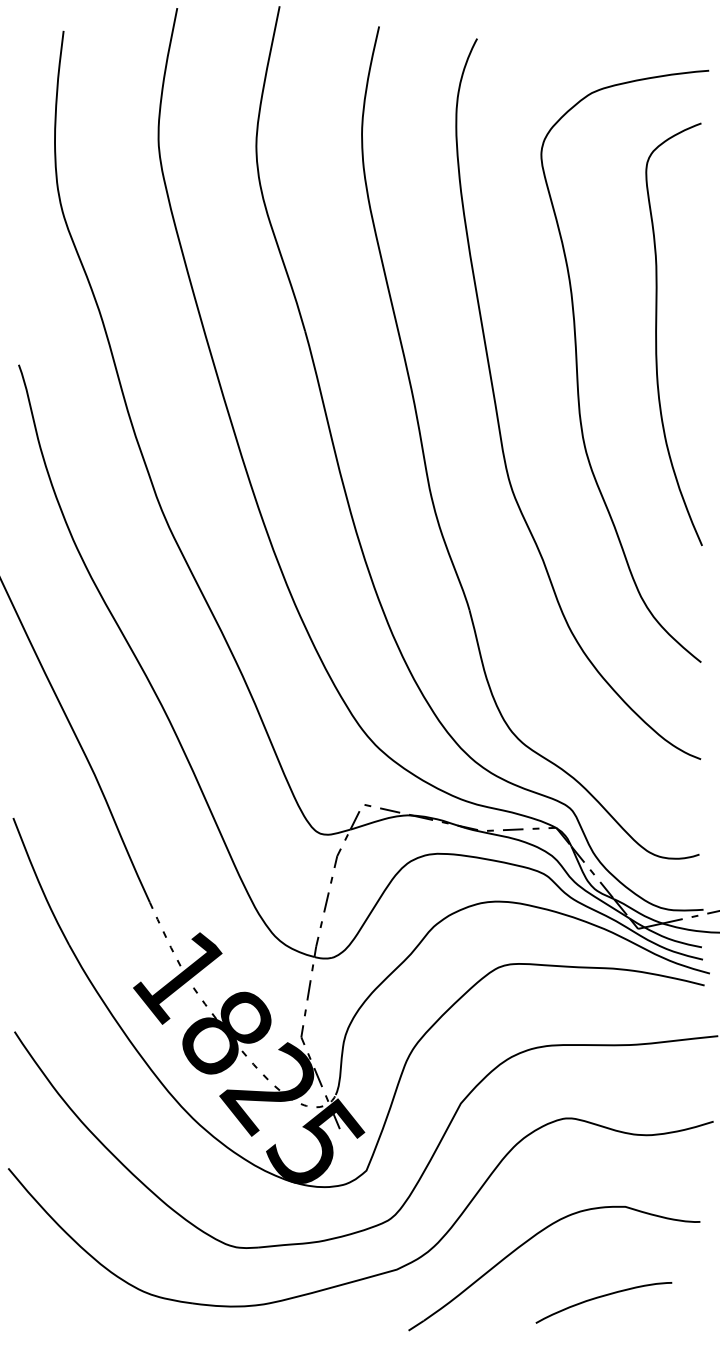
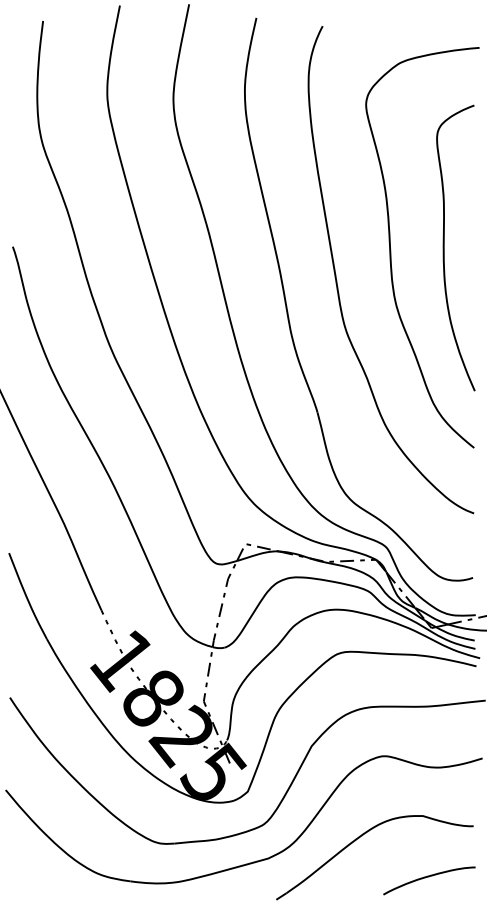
curve: (657, 333) -> (444, 247), moved
curve: (604, 1297) -> (429, 877), moved

